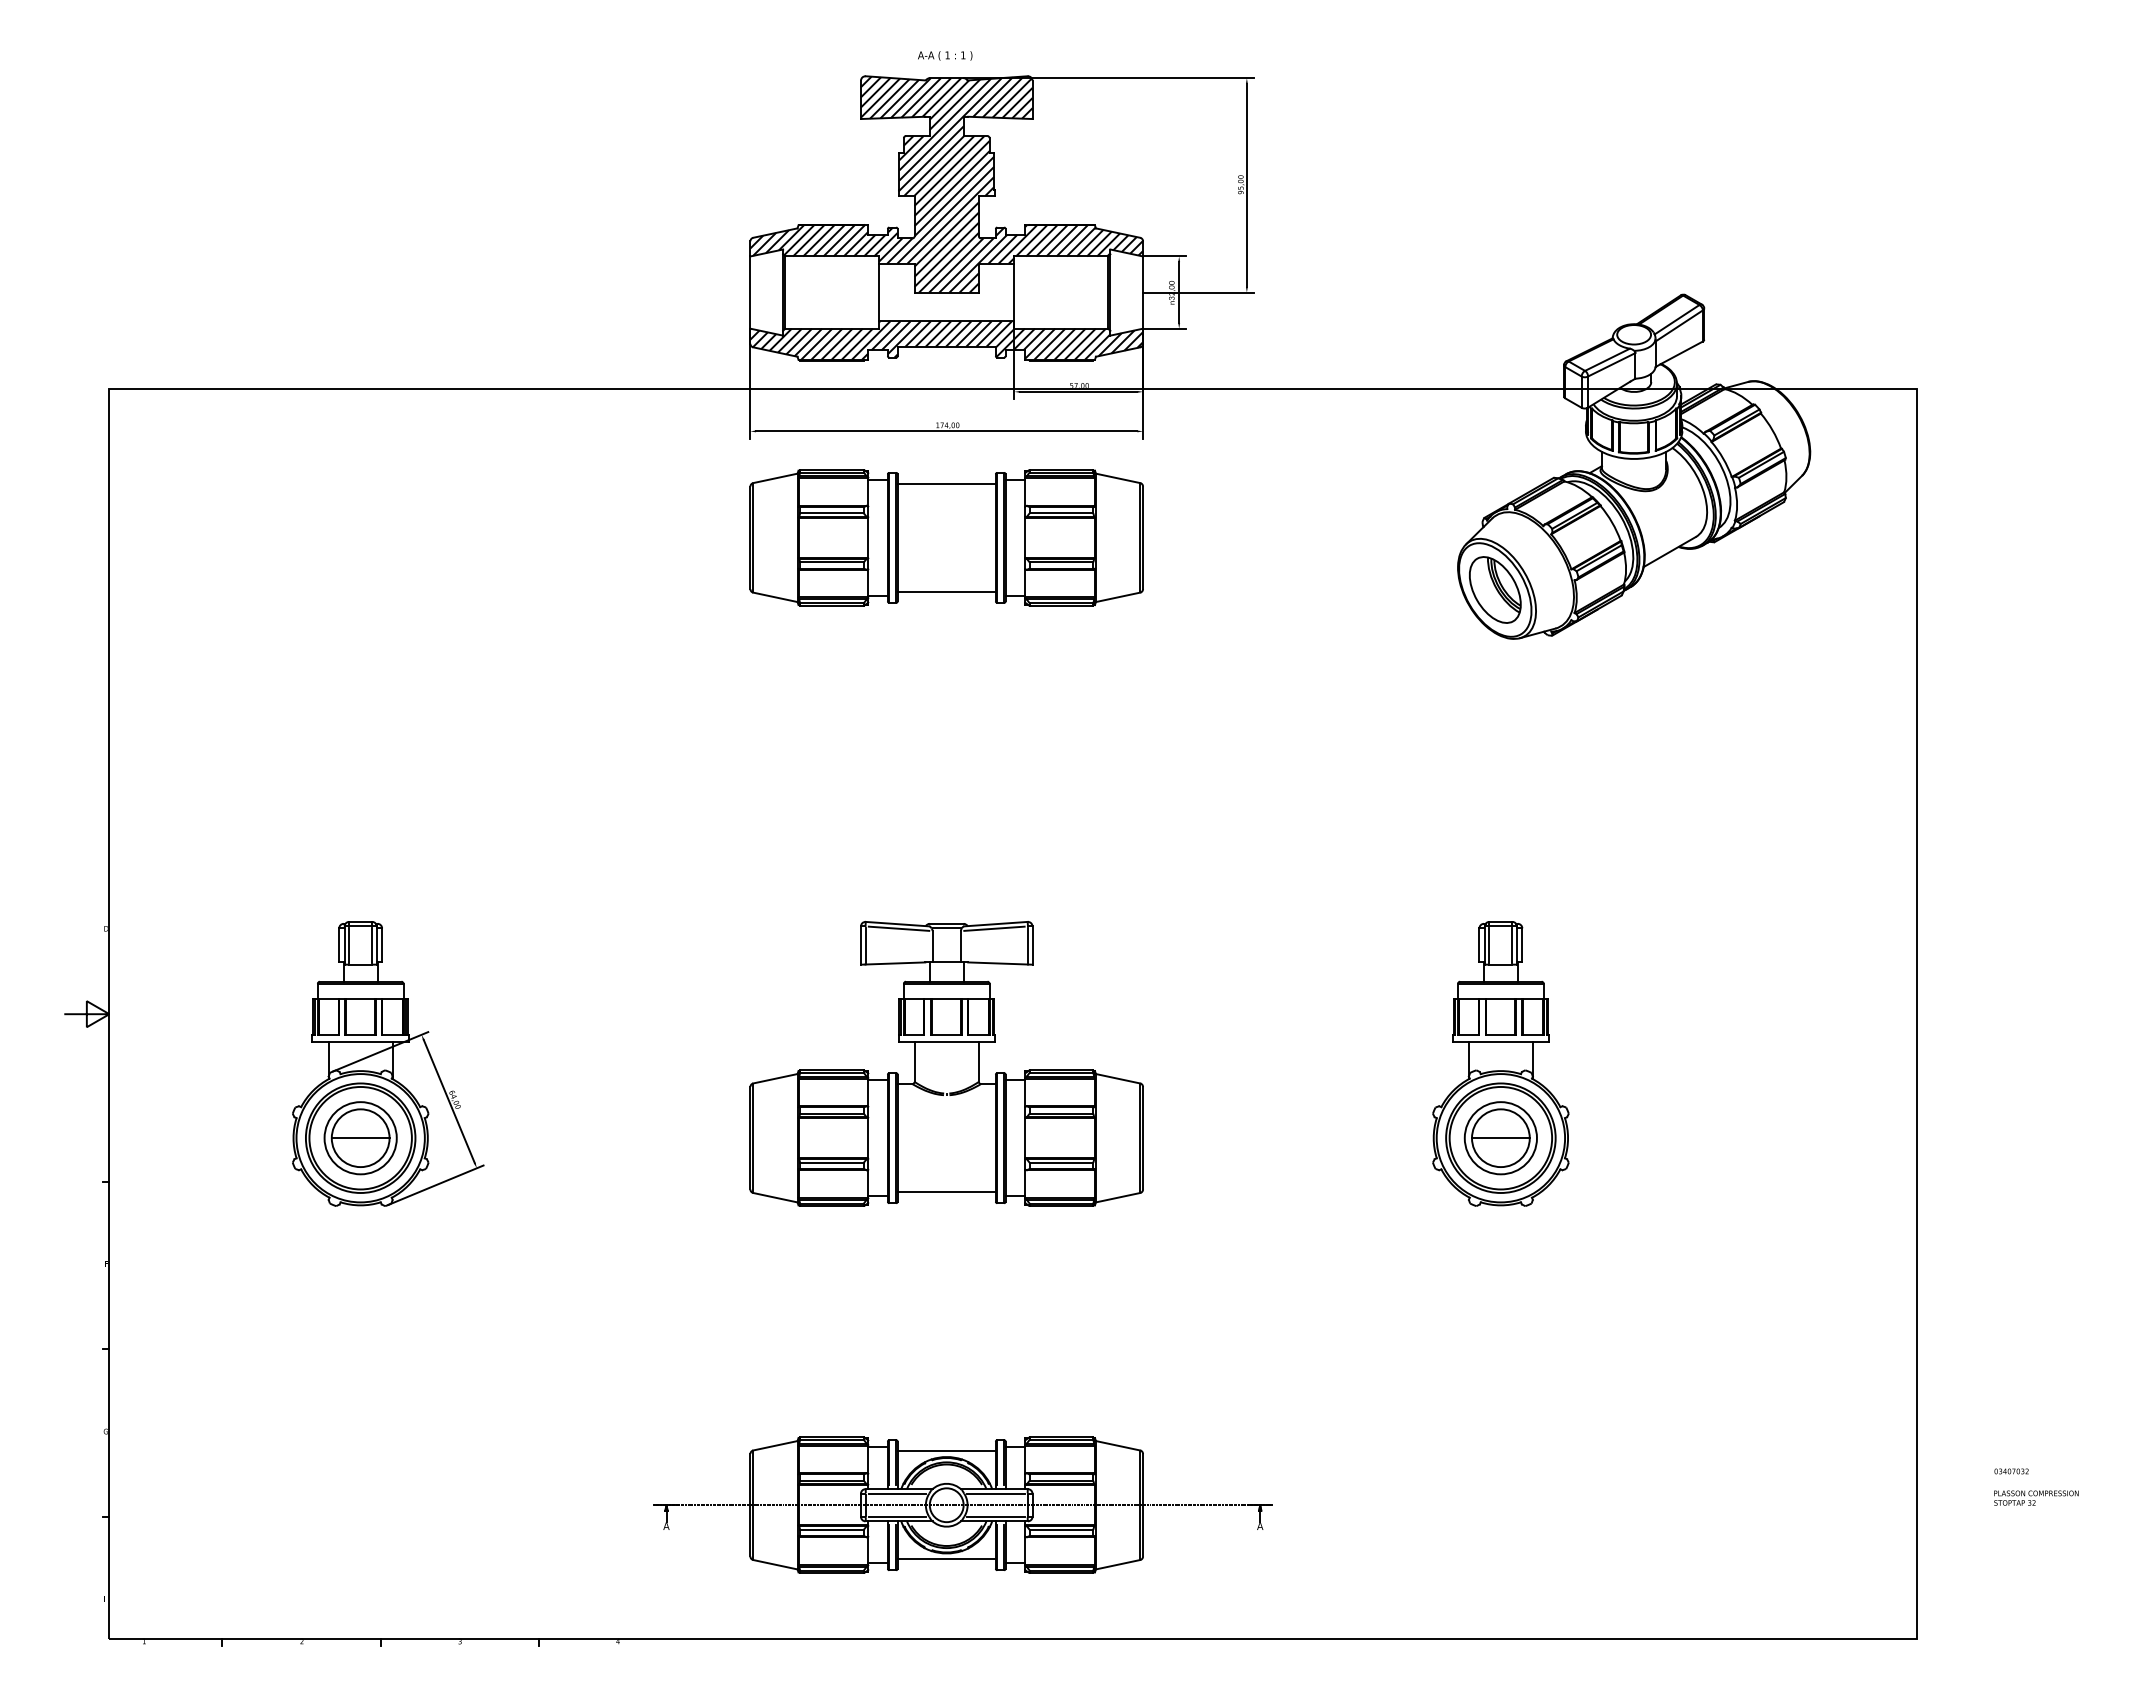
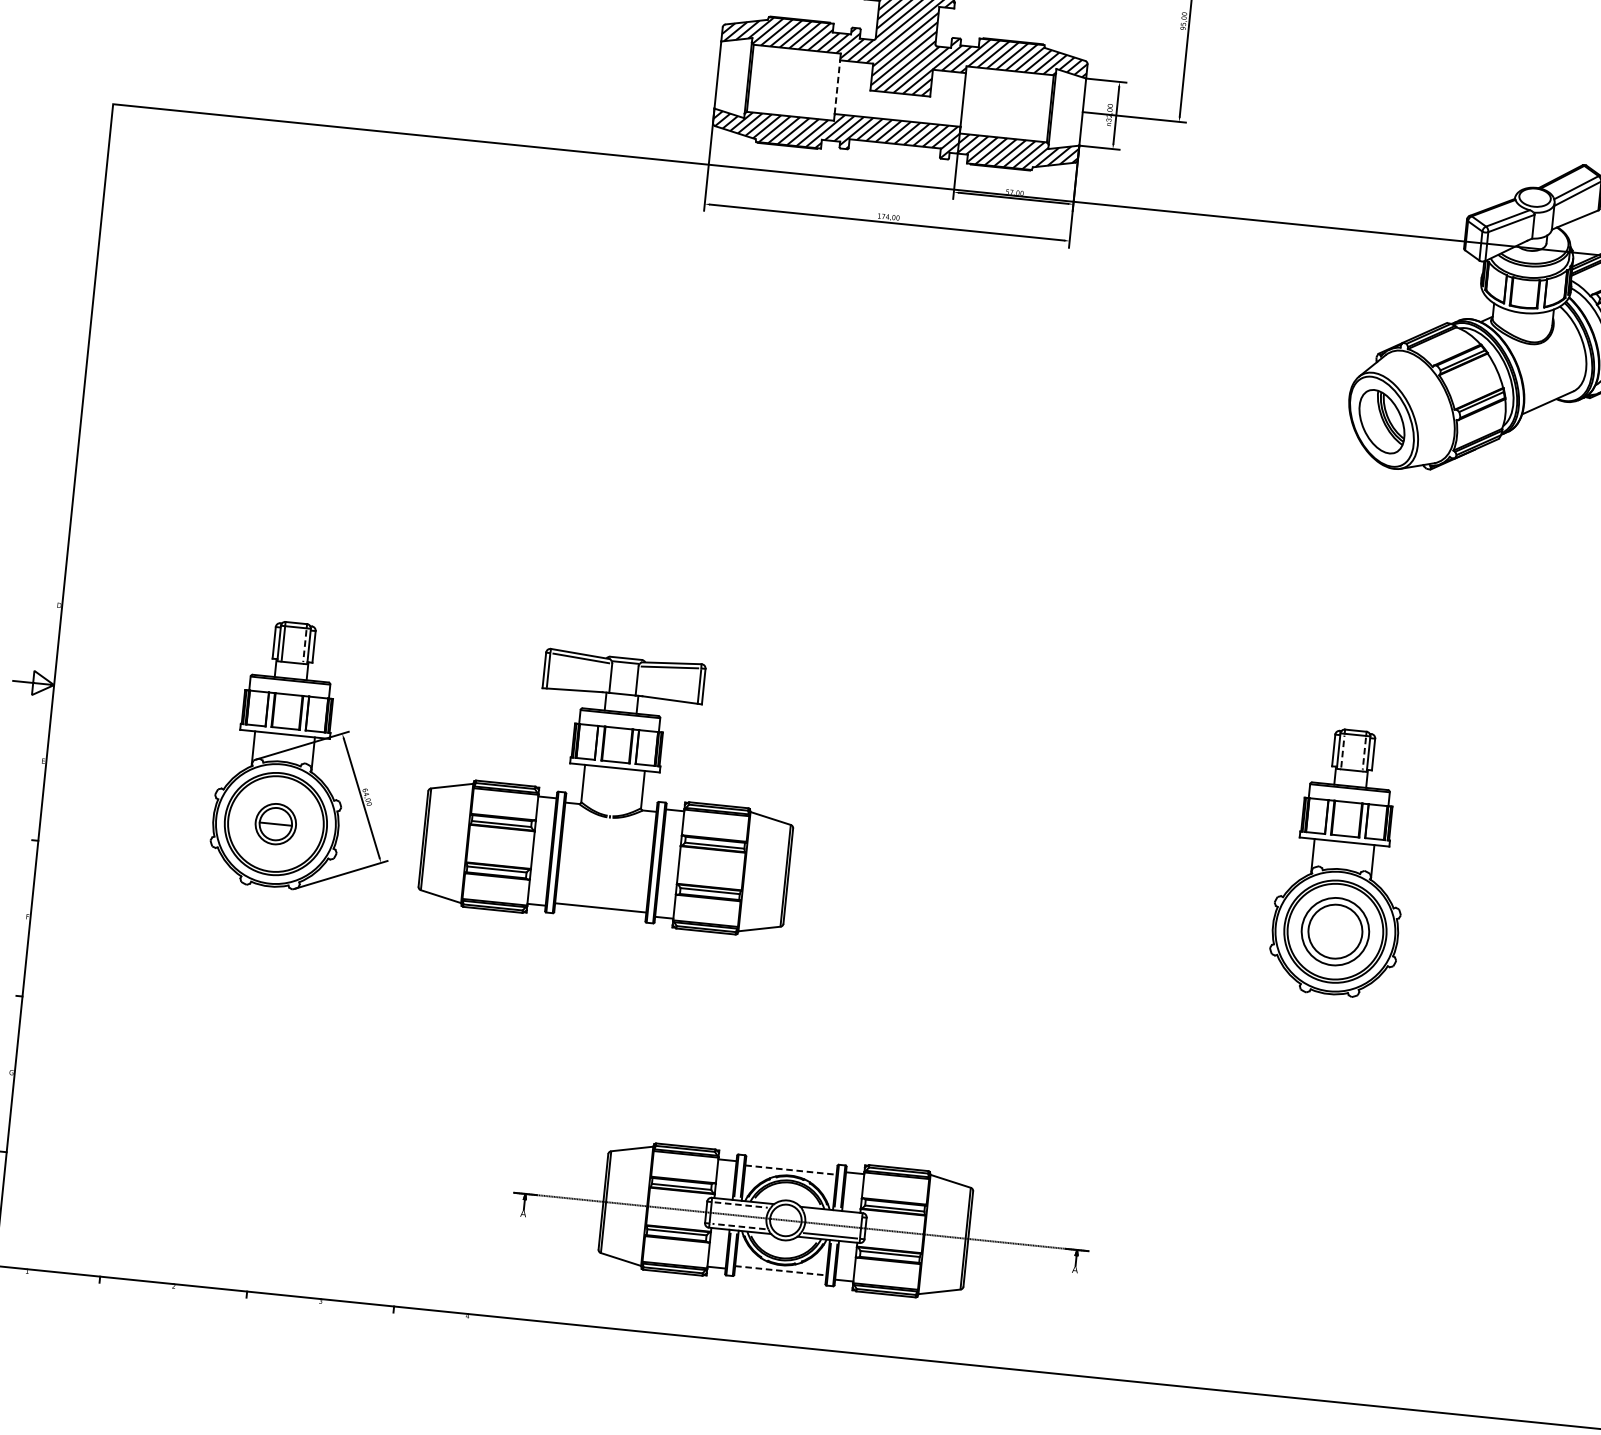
line: (879, 292) -> (837, 87), solid -> dashed
part: (946, 537) -> (876, 321), removed
line: (1489, 945) -> (1343, 751), solid -> dashed
line: (372, 946) -> (305, 647), solid -> dashed
line: (1512, 946) -> (1364, 754), solid -> dashed
part: (946, 1063) -> (612, 788), moved
part: (360, 1138) -> (275, 824), size x0.6
line: (1500, 1138) -> (1335, 931), removed
line: (947, 1451) -> (791, 1170), solid -> dashed
line: (897, 1493) -> (741, 1204), solid -> dashed
line: (995, 1493) -> (832, 1214), removed
line: (897, 1516) -> (739, 1226), solid -> dashed
line: (947, 1559) -> (781, 1270), solid -> dashed

